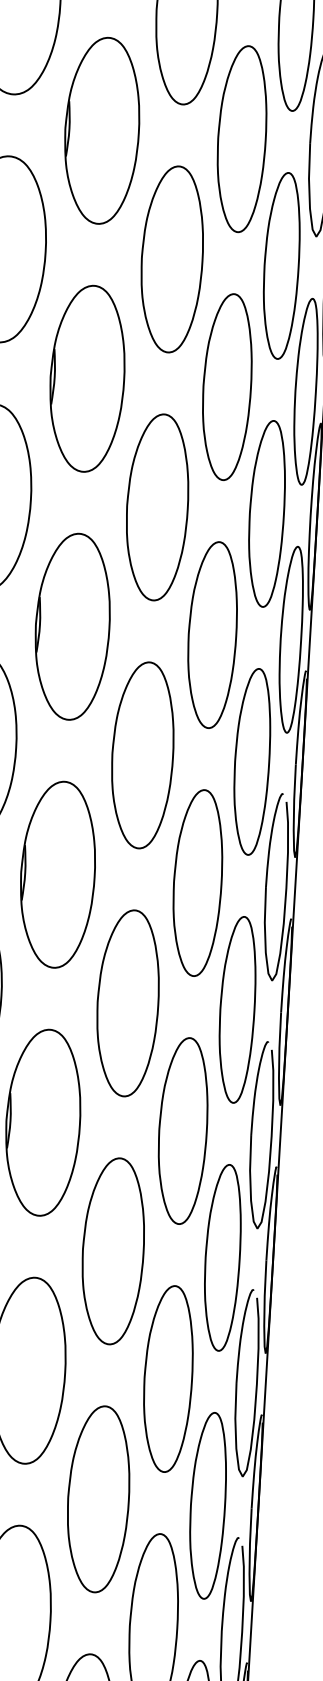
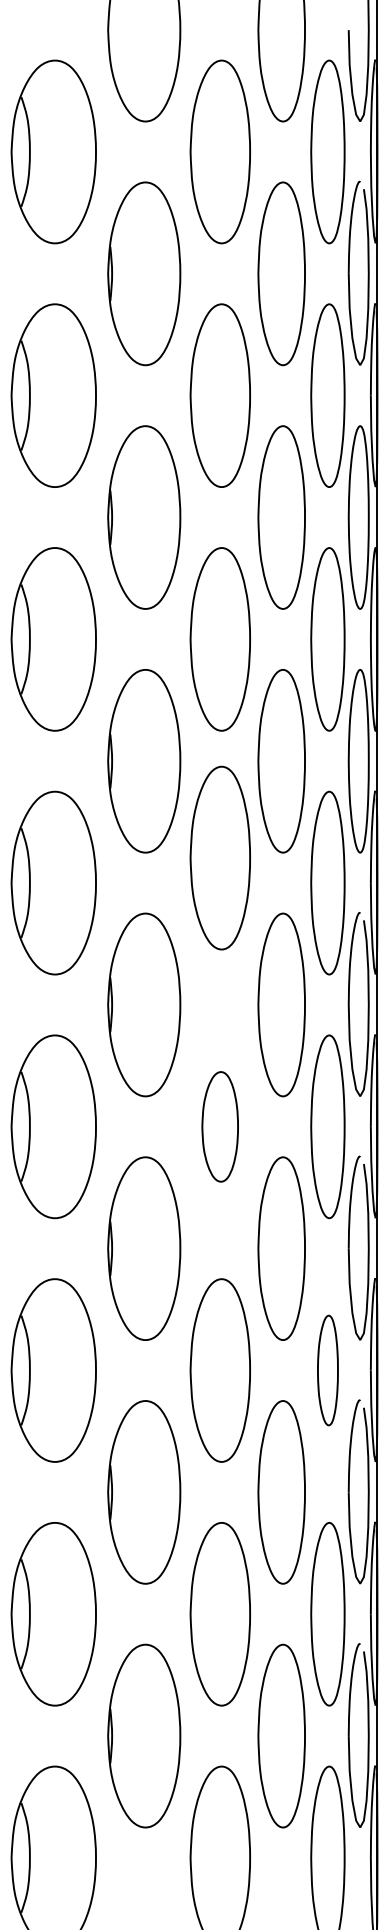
part: (141, 754) -> (219, 857), moved
part: (127, 1002) -> (219, 1126), size x0.6
part: (222, 1257) -> (327, 1370), size x0.6

